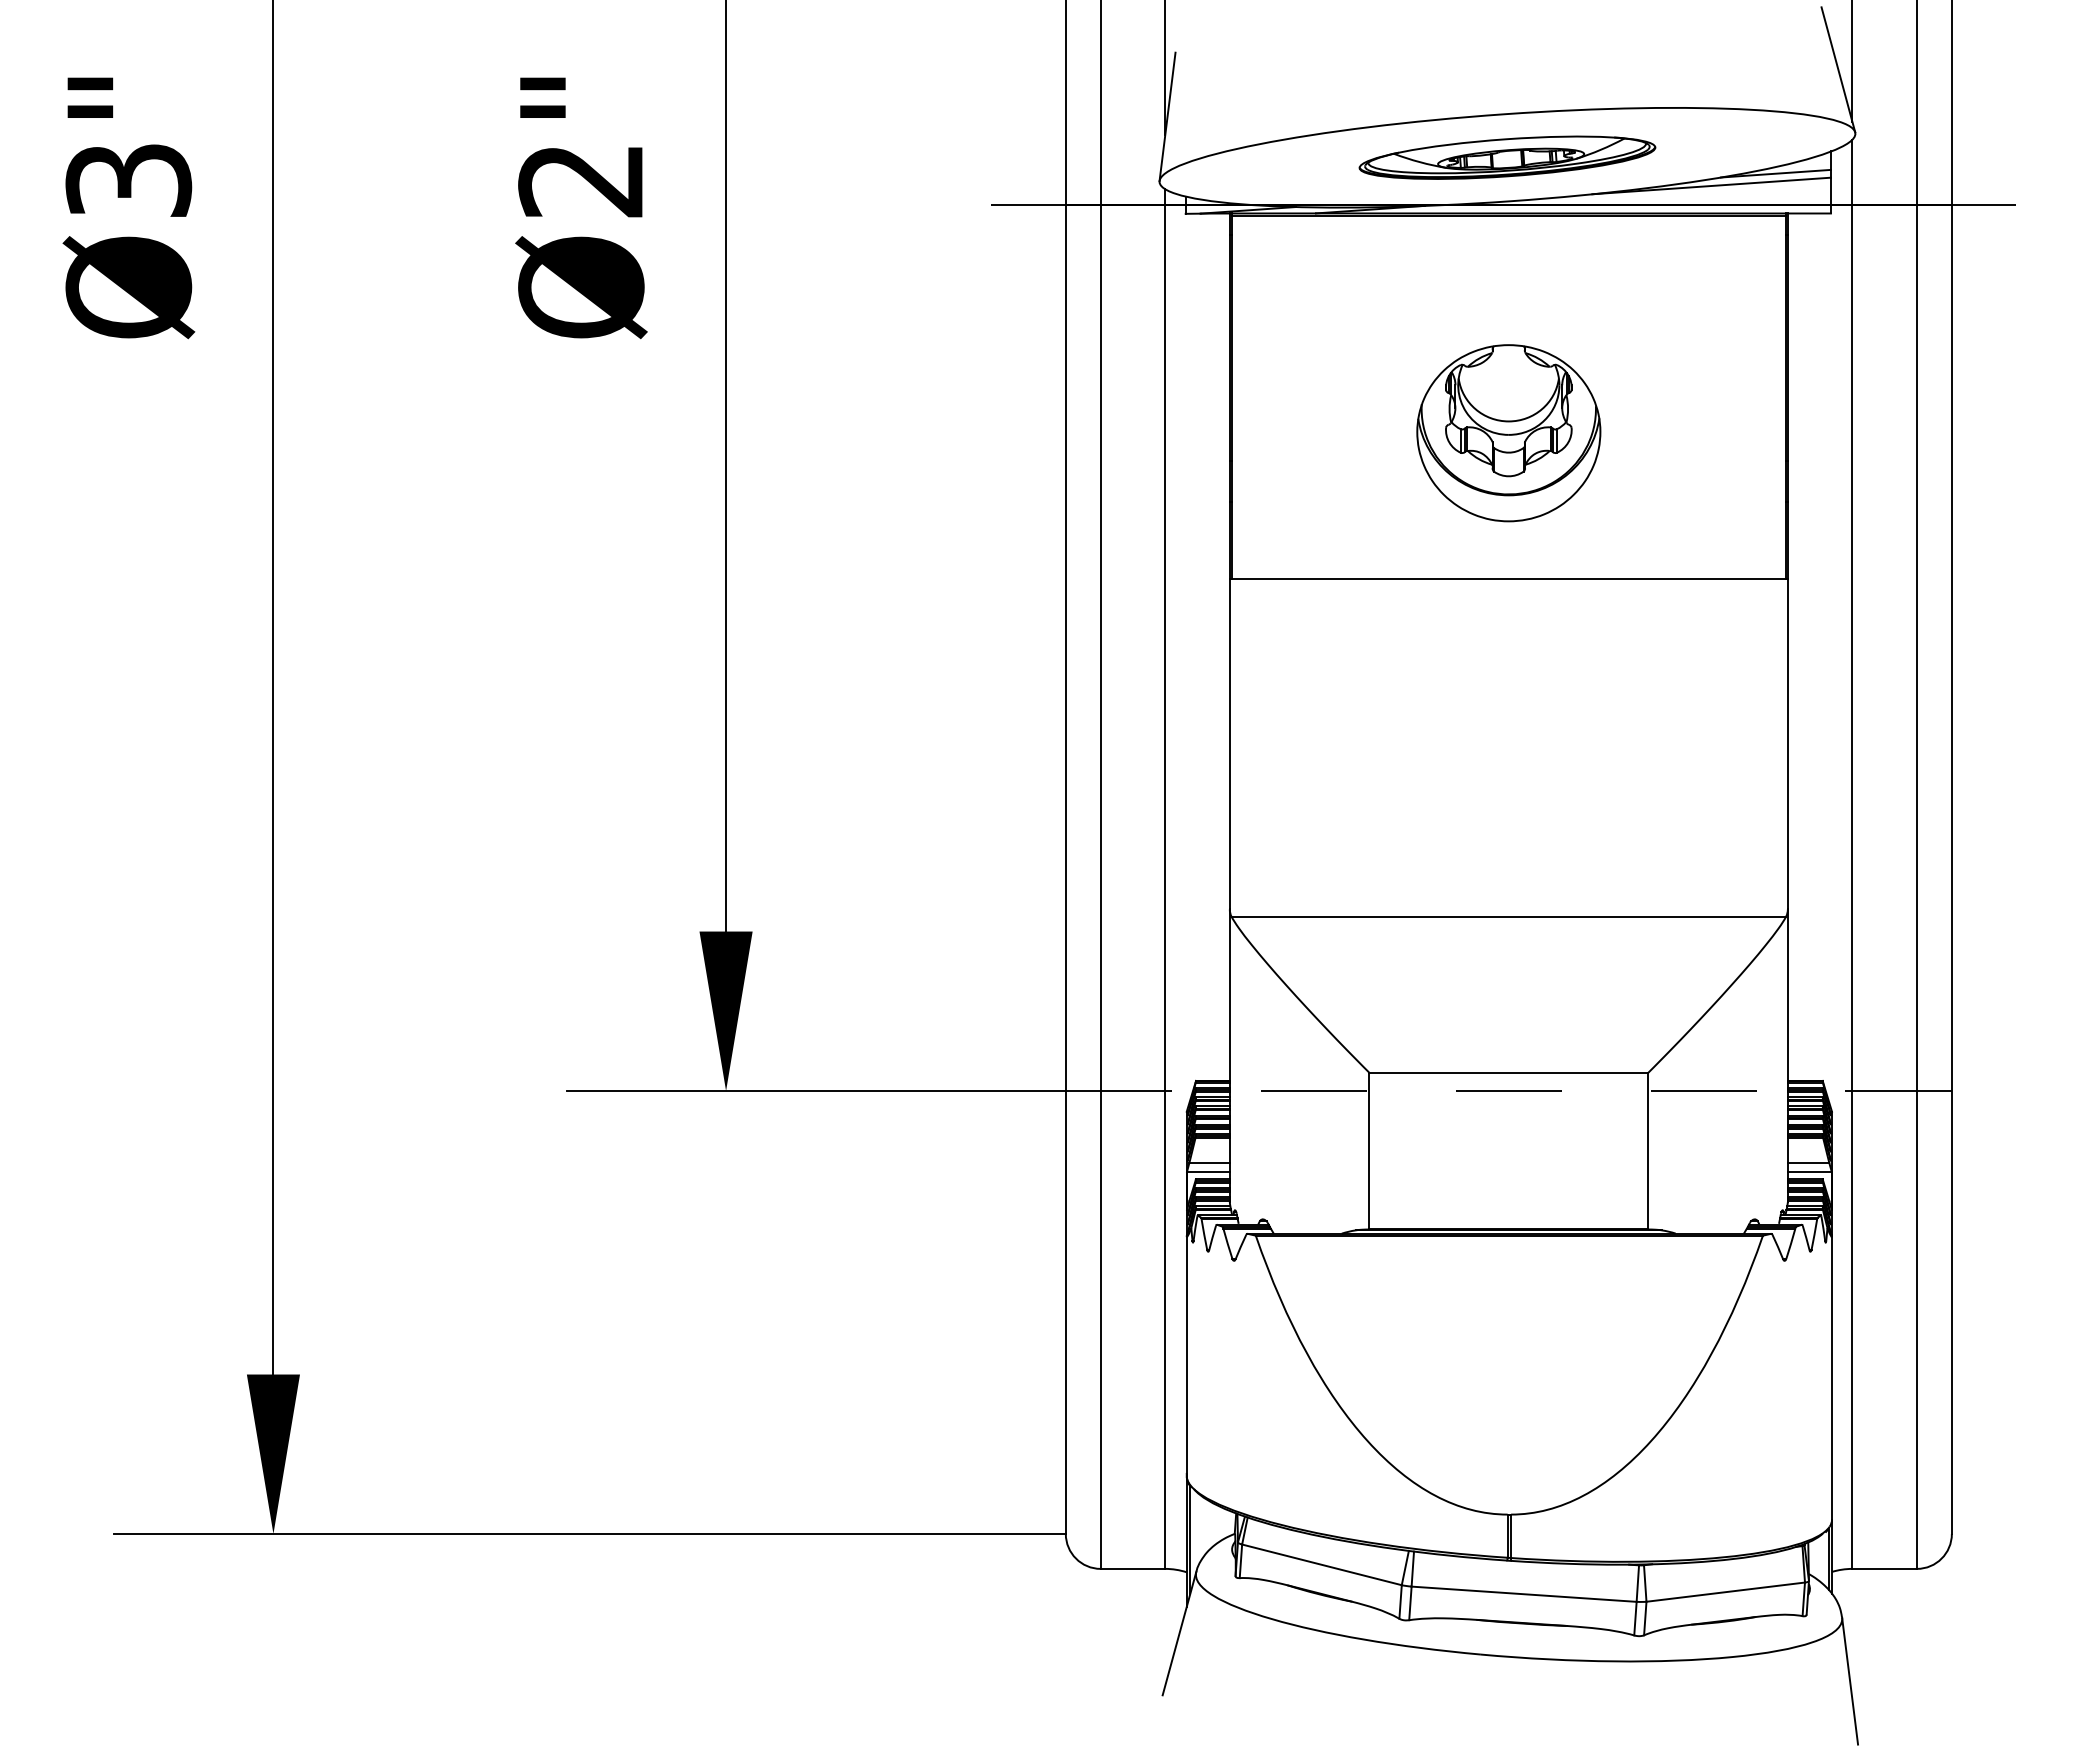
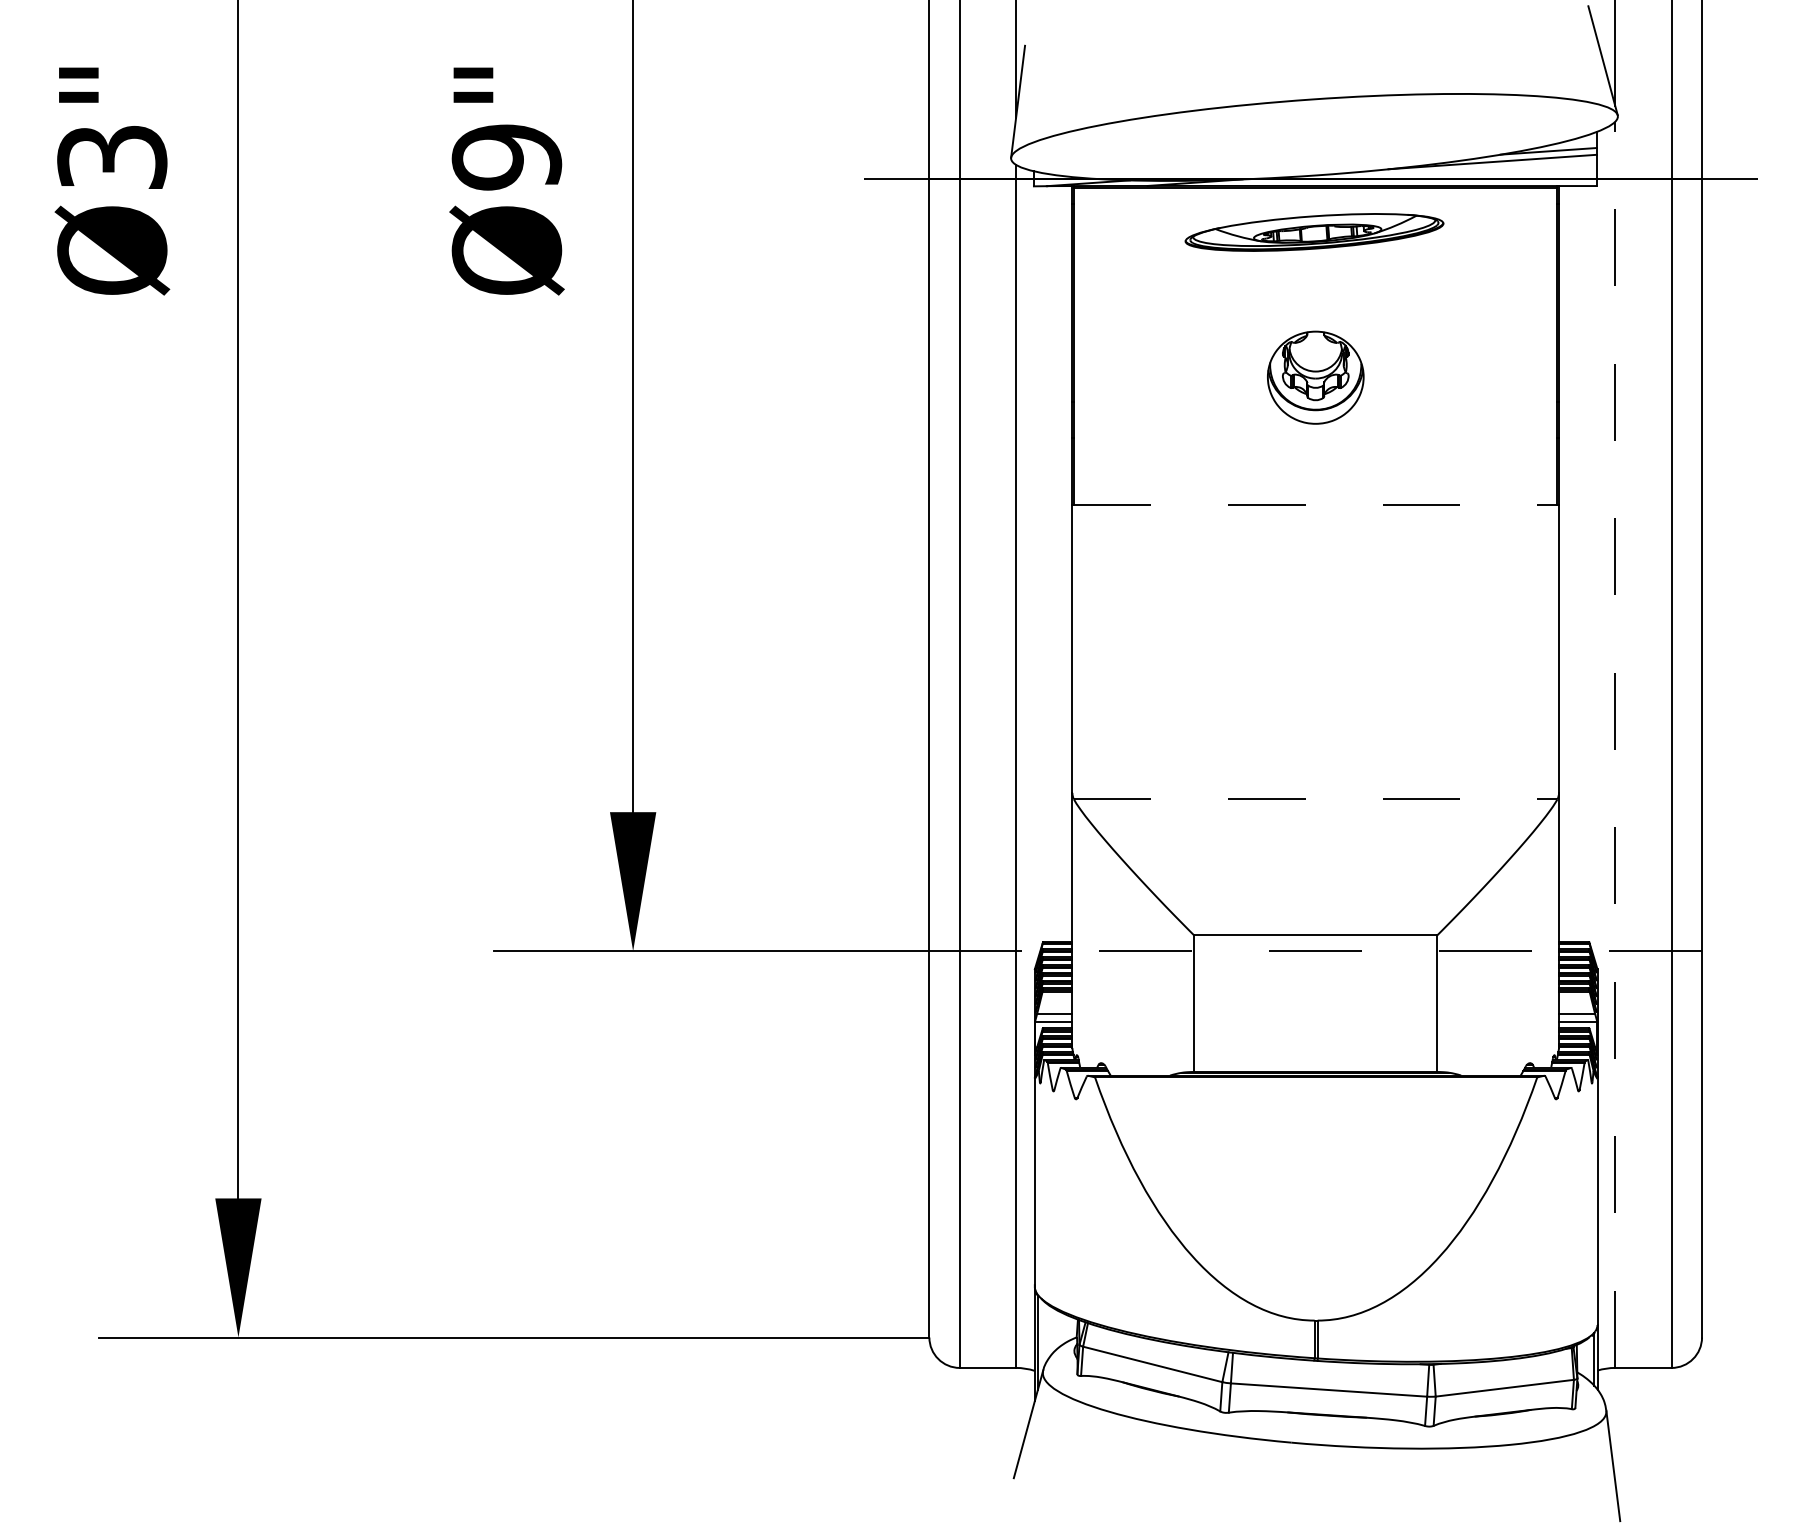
part: (1507, 157) -> (1314, 232), moved
text: (581, 180) -> (507, 157), Ø2" -> Ø9"
part: (1508, 433) -> (1315, 377), size x0.6
line: (1509, 579) -> (1316, 505), solid -> dashed
line: (1852, 854) -> (1615, 744), solid -> dashed
line: (1509, 916) -> (1316, 799), solid -> dashed

